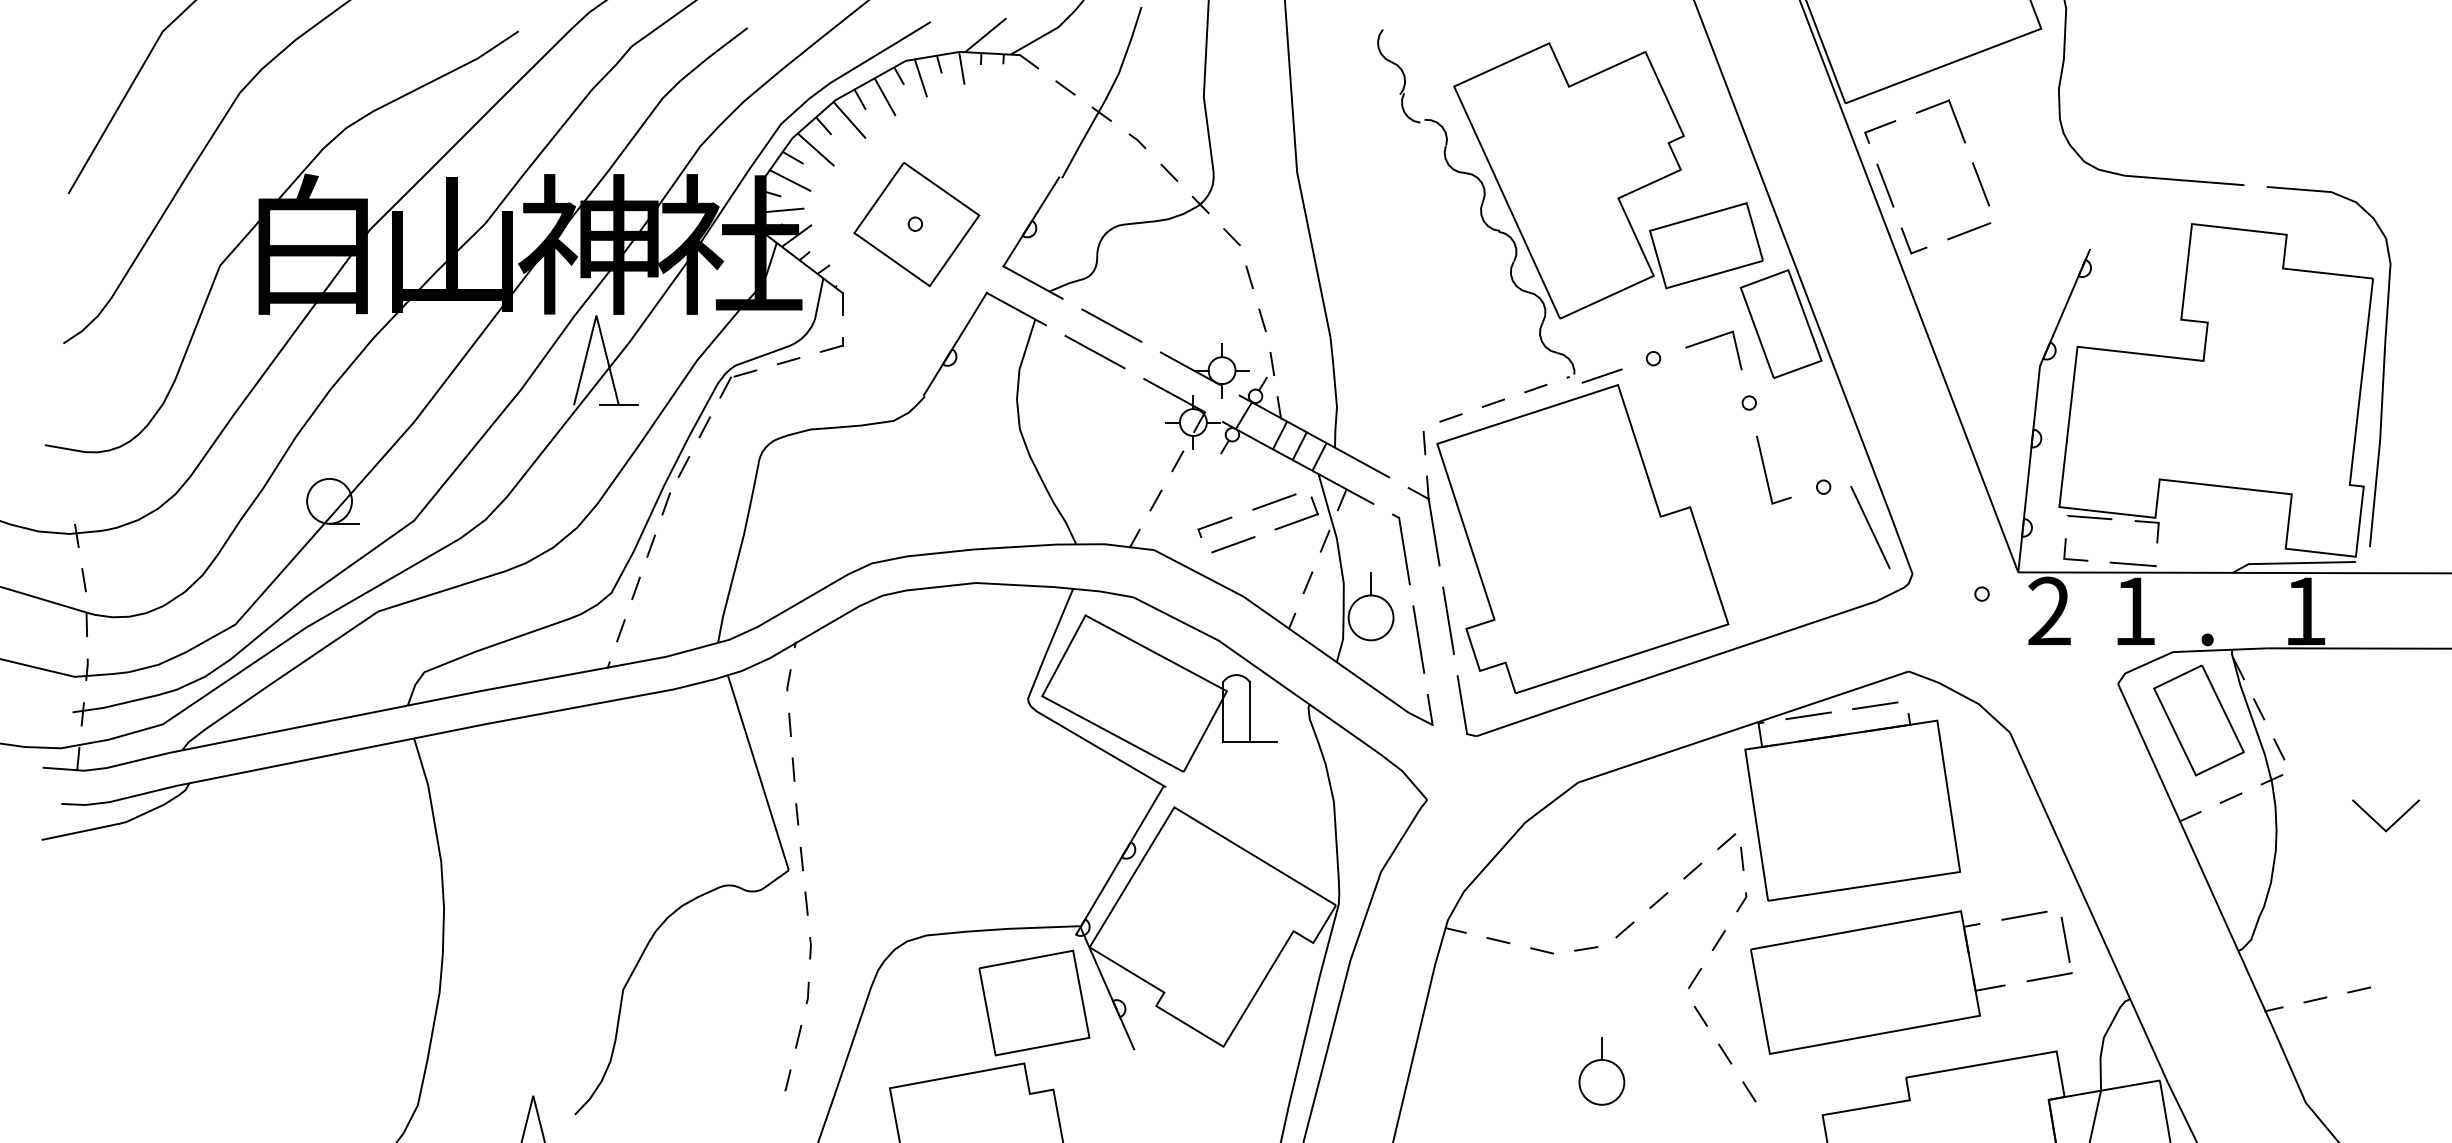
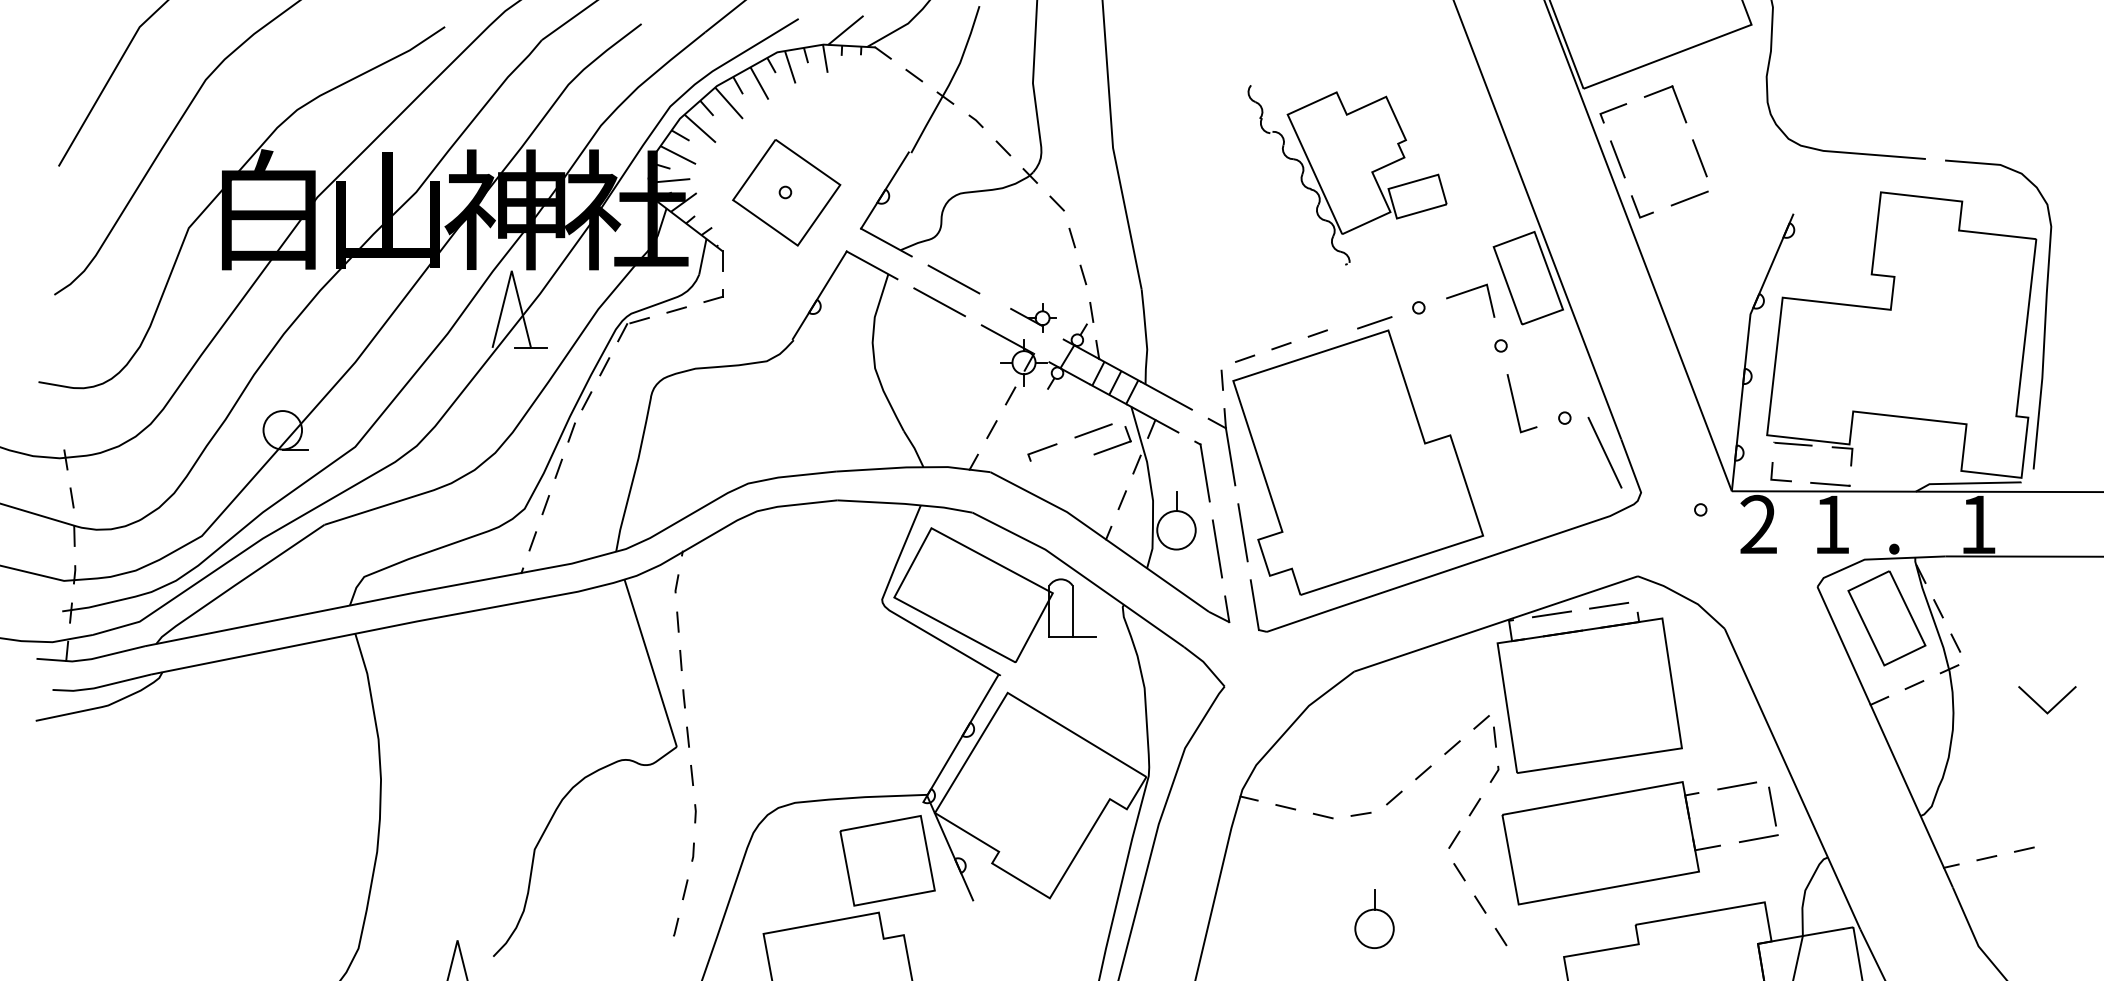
part: (1570, 203) -> (1347, 174), size x0.6
part: (1204, 370) -> (1033, 318), size x0.6
line: (1233, 544) -> (1058, 467), removed

